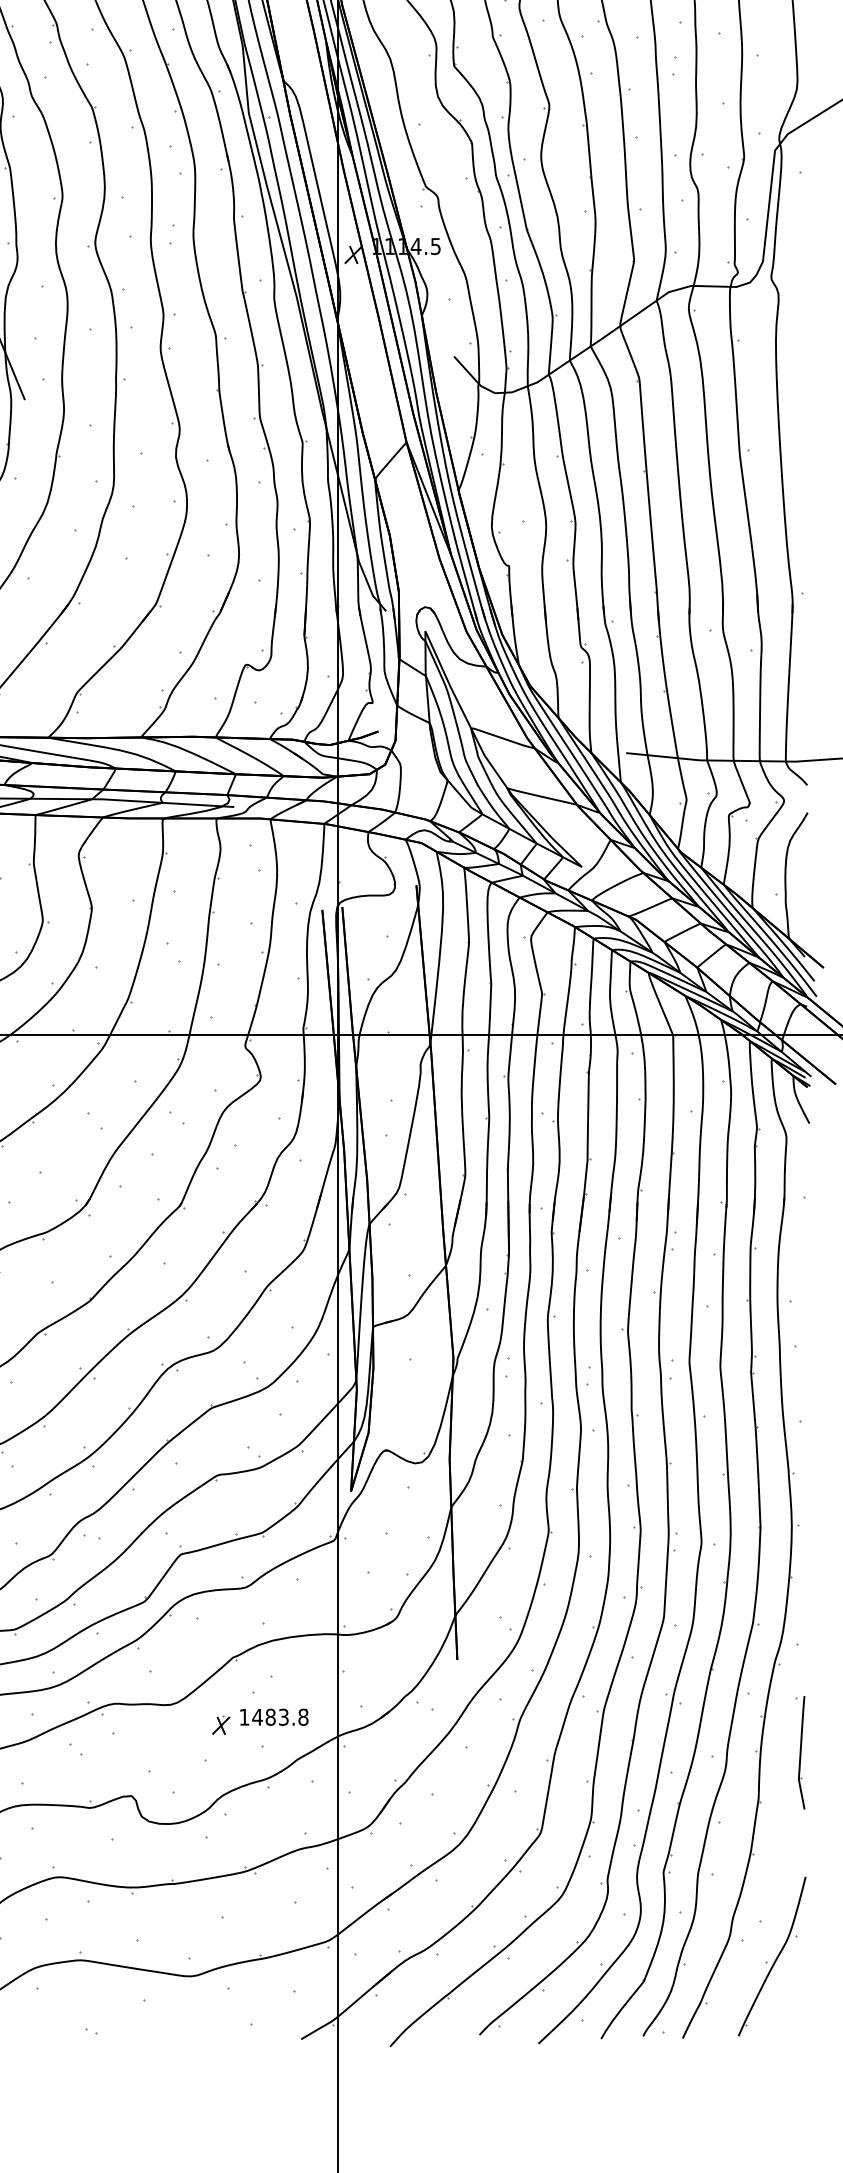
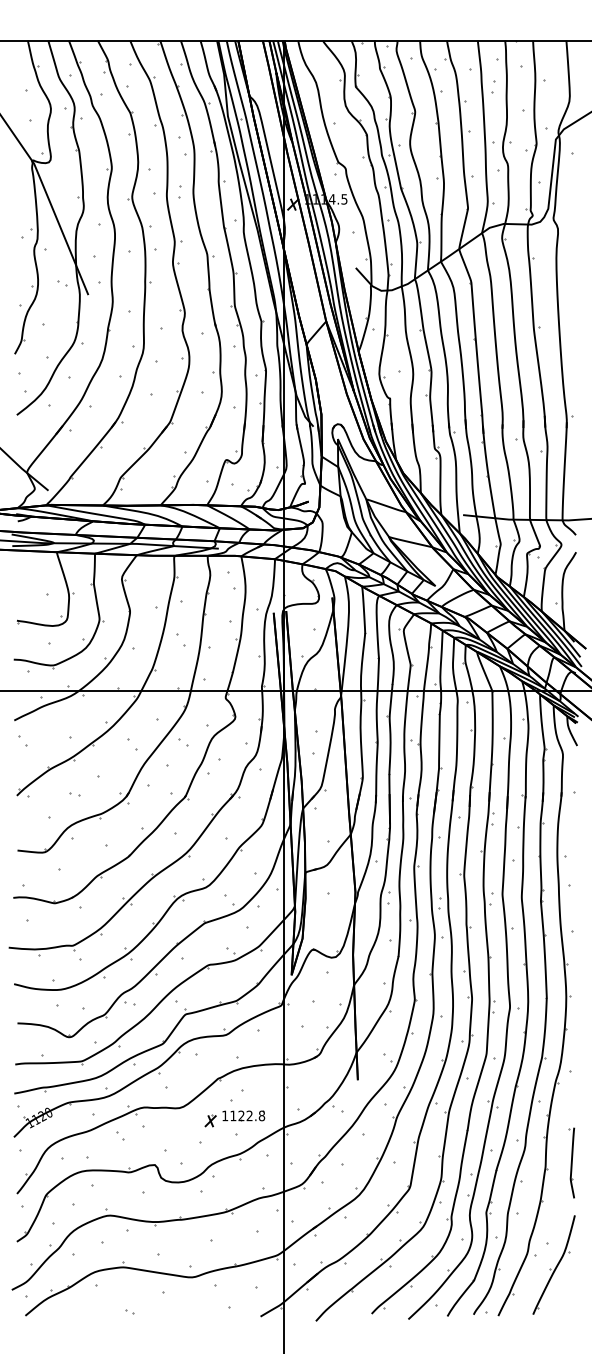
text: (270, 1716) -> (241, 1115), 1483.8 -> 1122.8
part: (800, 1751) -> (571, 1162), moved

